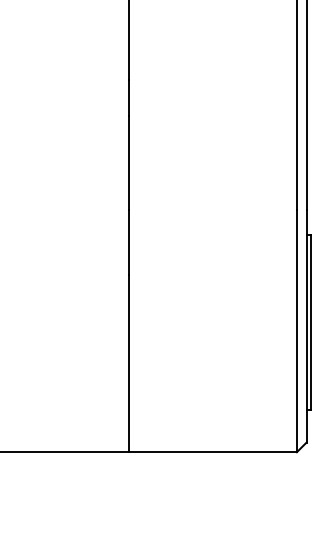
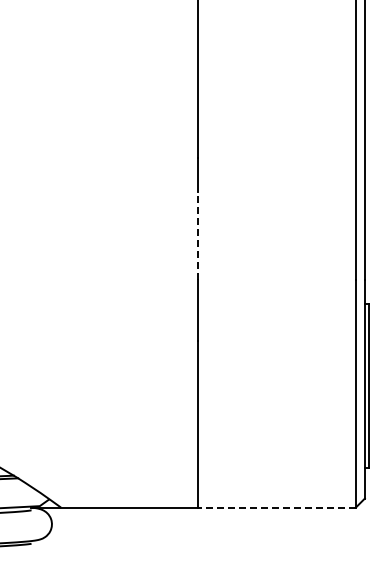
line: (128, 162) -> (197, 235), solid -> dashed
line: (212, 452) -> (276, 507), solid -> dashed

